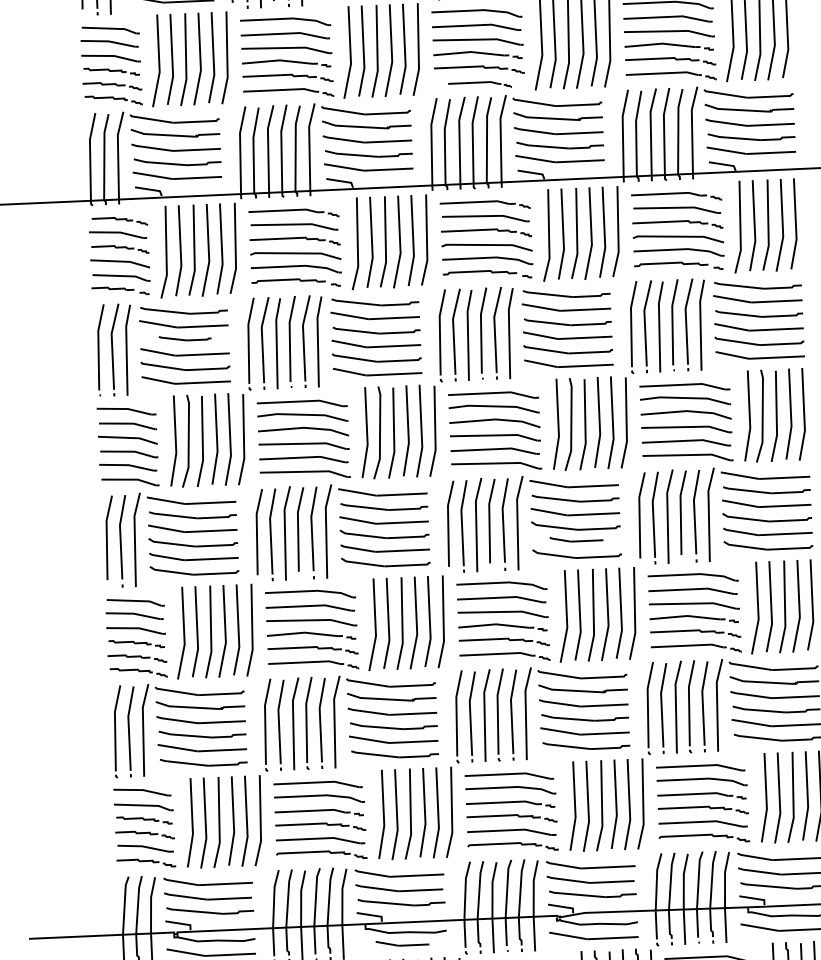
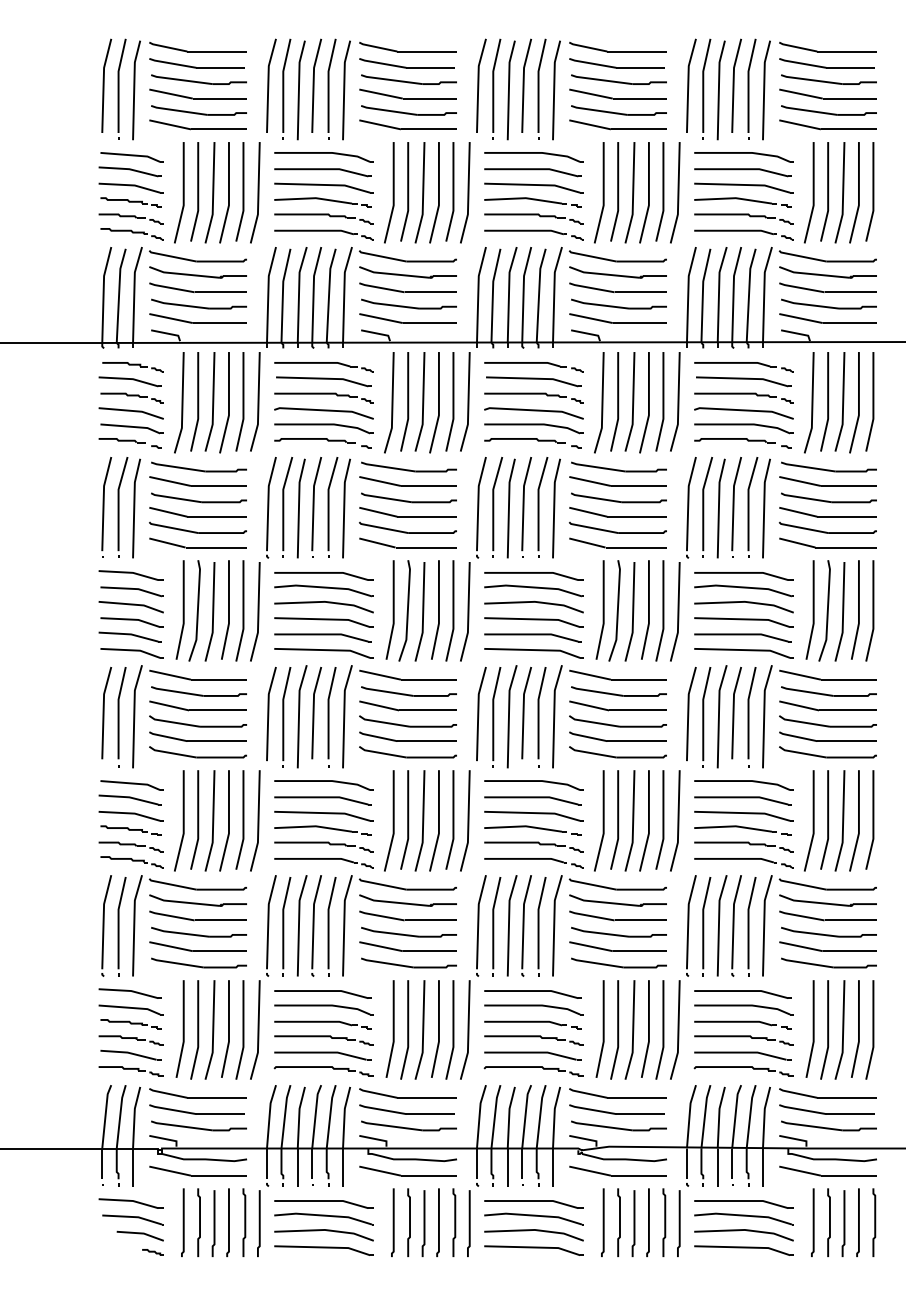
part: (479, 84) -> (533, 234), size x1.43
part: (184, 337) -> (198, 497), size x1.67
part: (576, 538) -> (617, 736), size x1.67
part: (401, 942) -> (407, 1170), size x1.67

